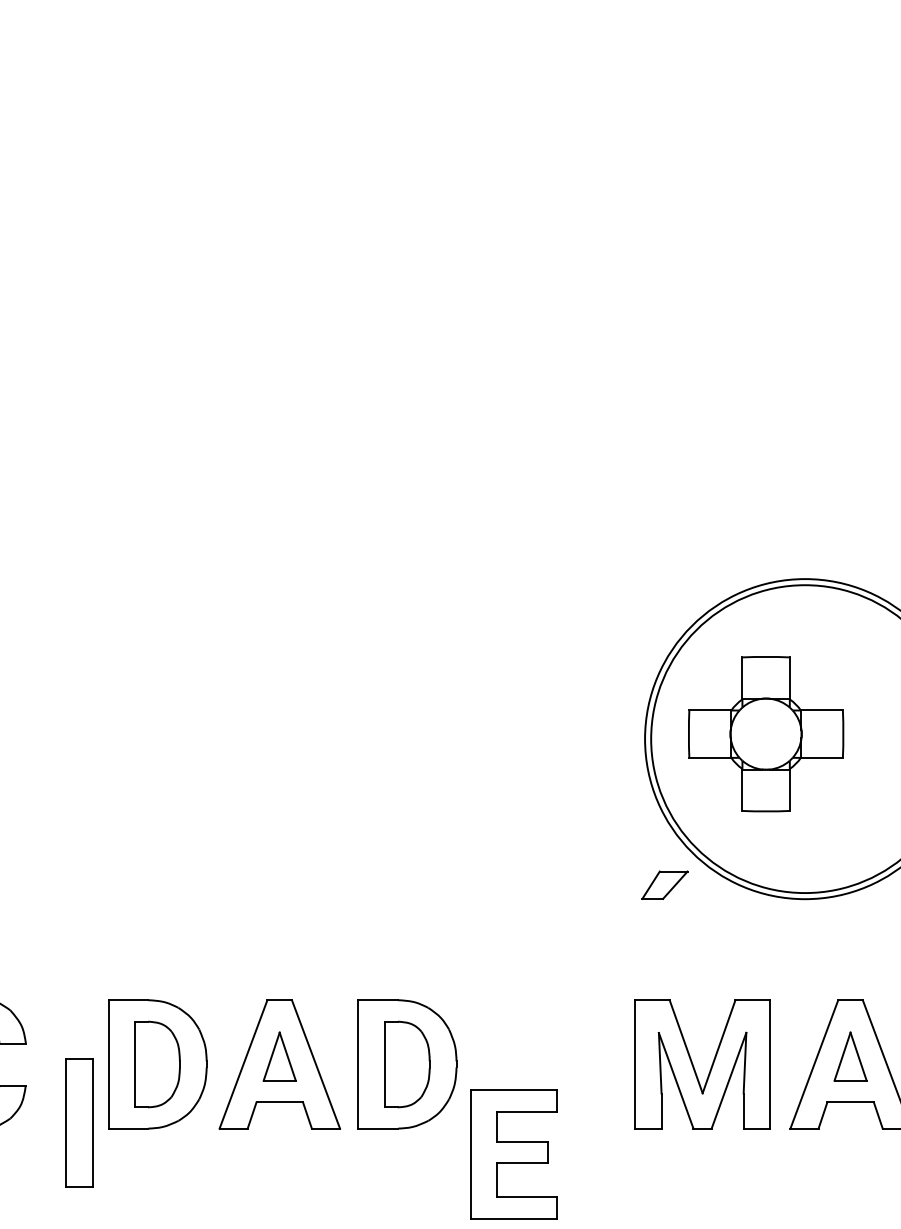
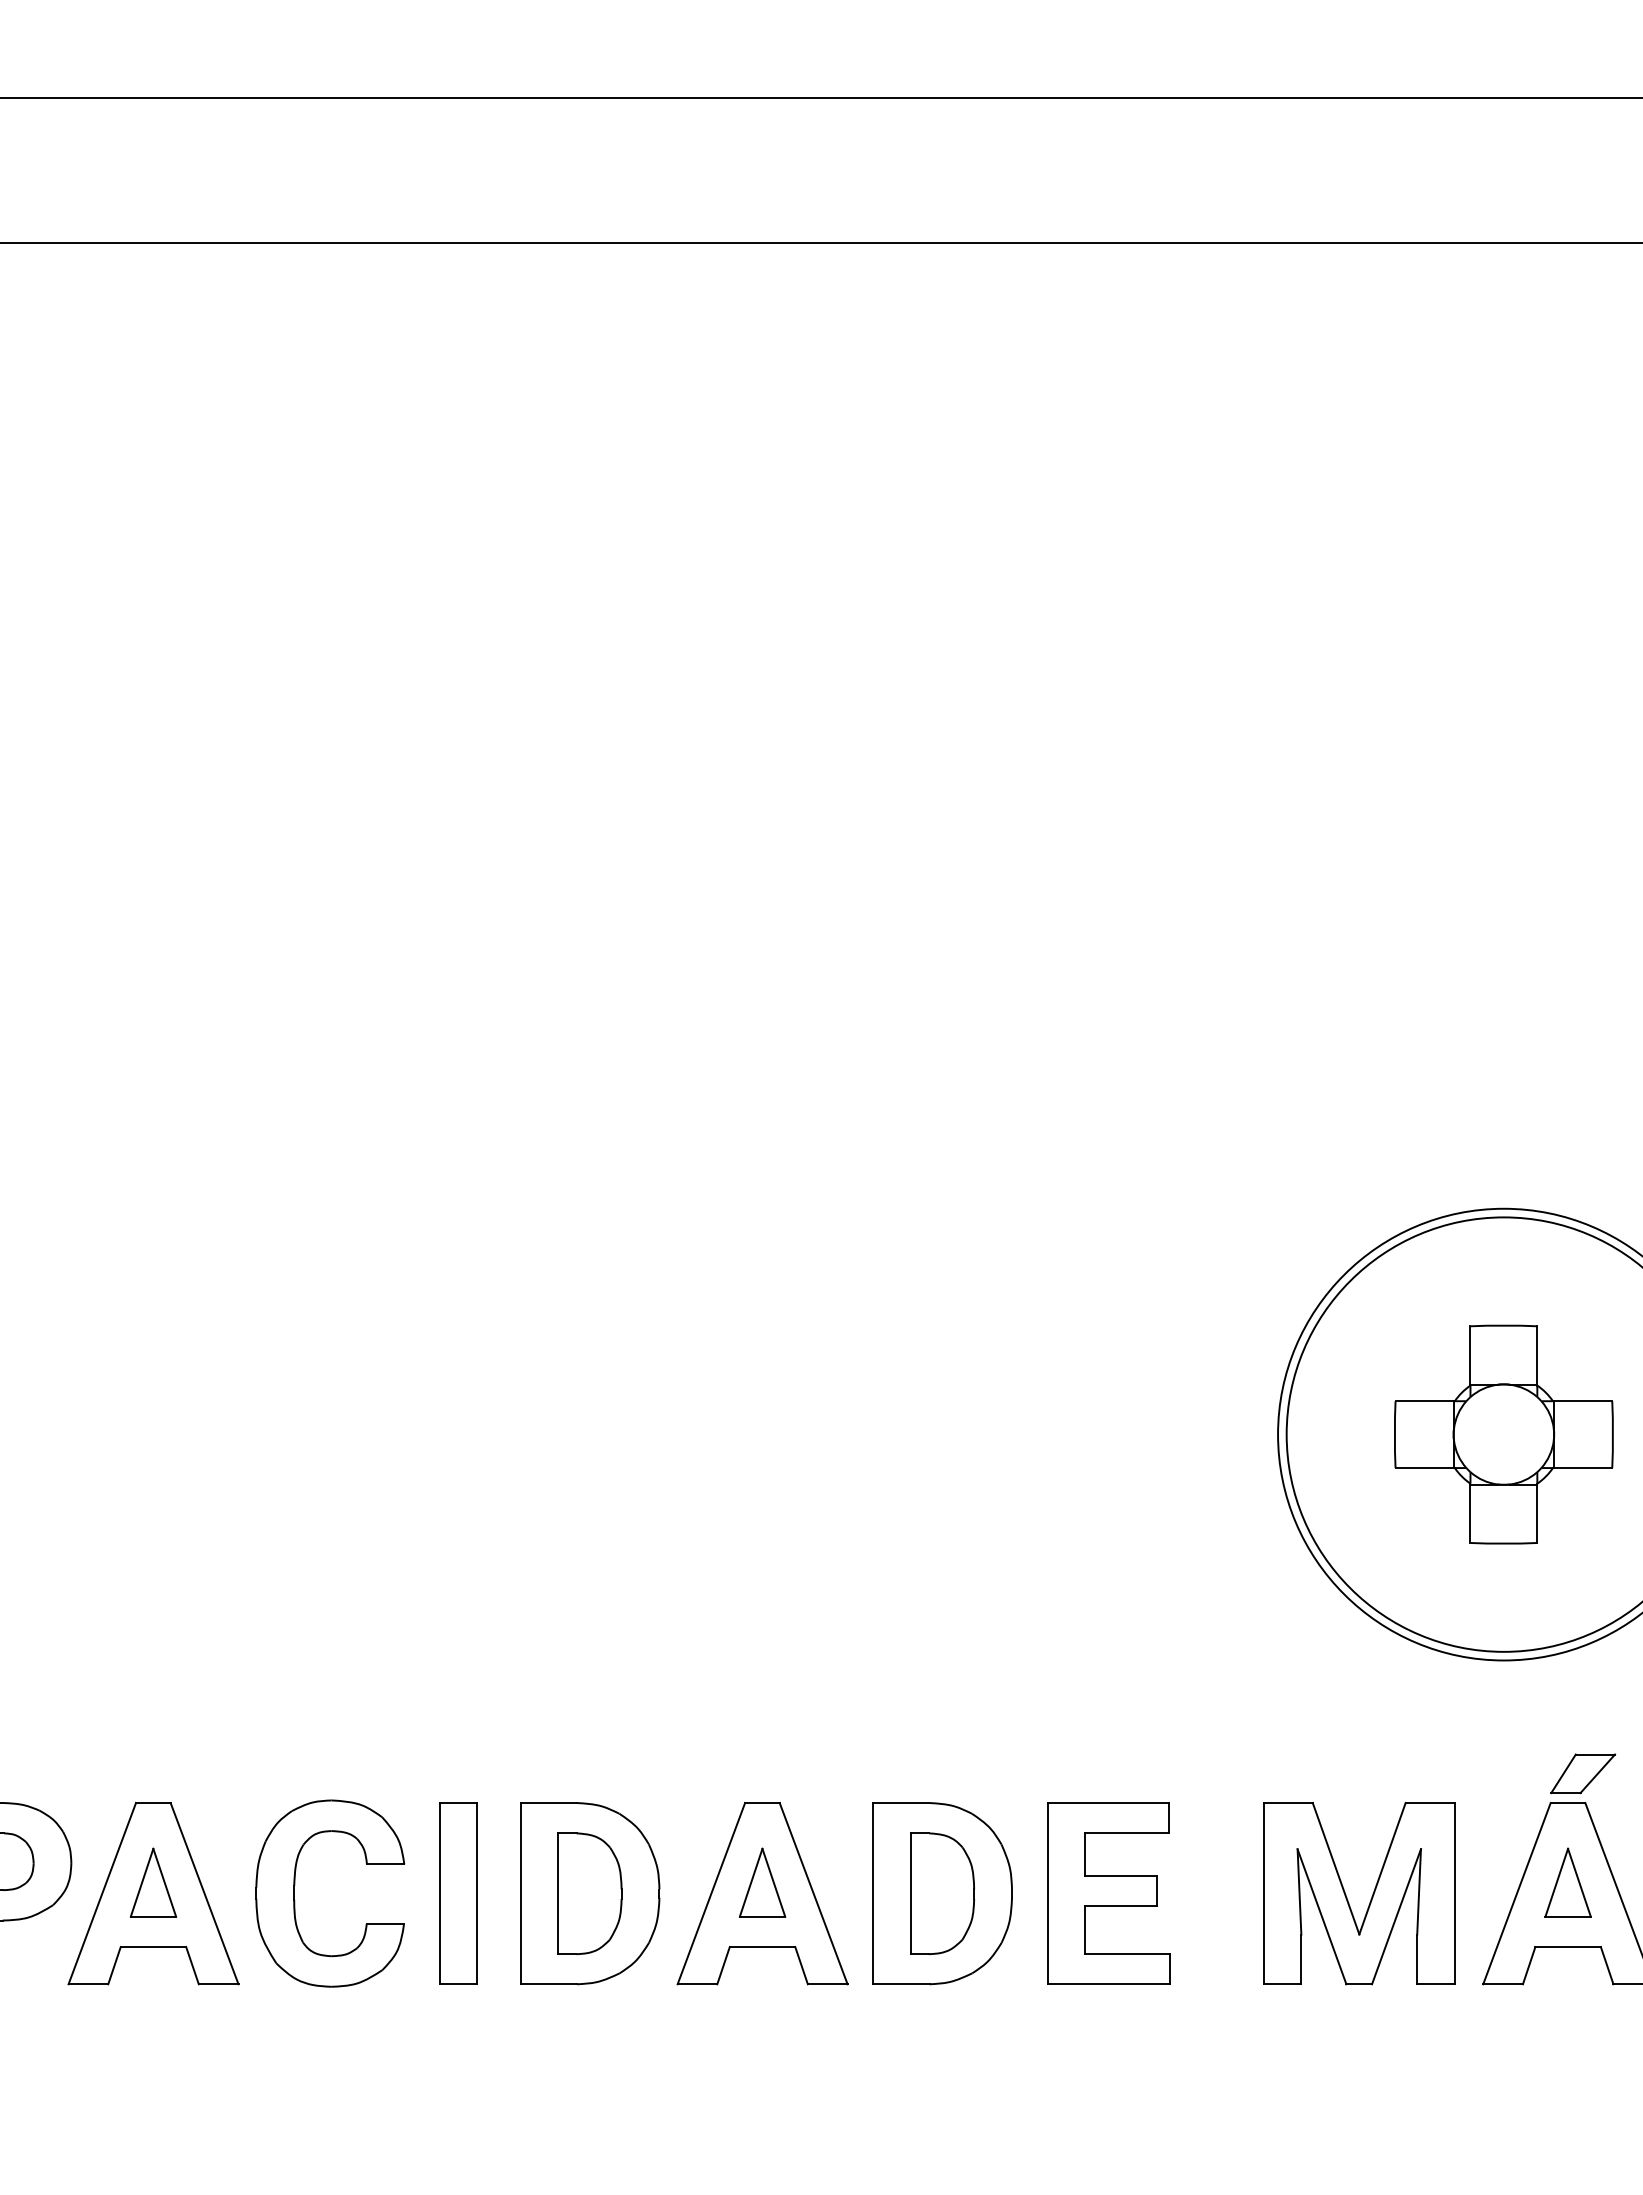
part: (765, 734) -> (1503, 1434), moved
part: (665, 885) -> (1583, 1773), moved
part: (79, 1123) -> (458, 1893), moved
part: (513, 1154) -> (1108, 1893), moved

